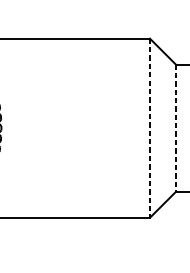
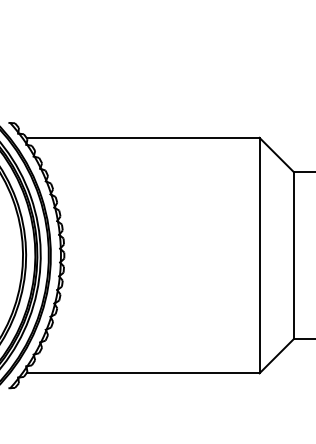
line: (149, 128) -> (259, 255), dashed -> solid
line: (175, 128) -> (293, 255), dashed -> solid

